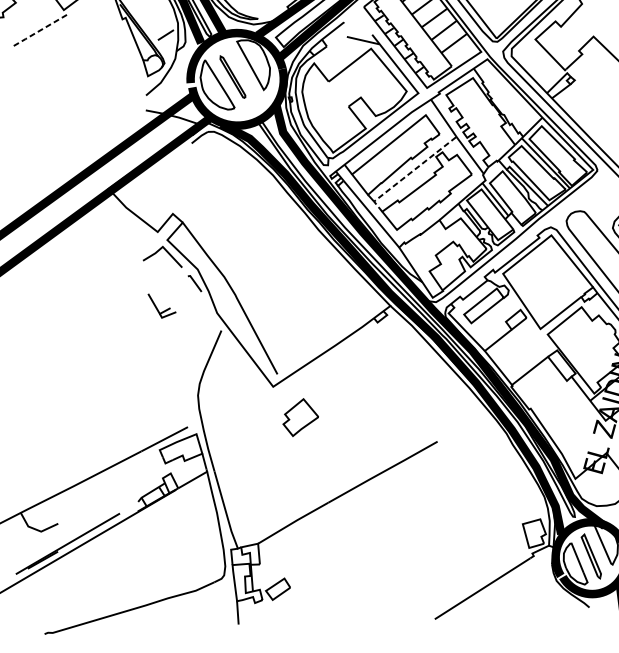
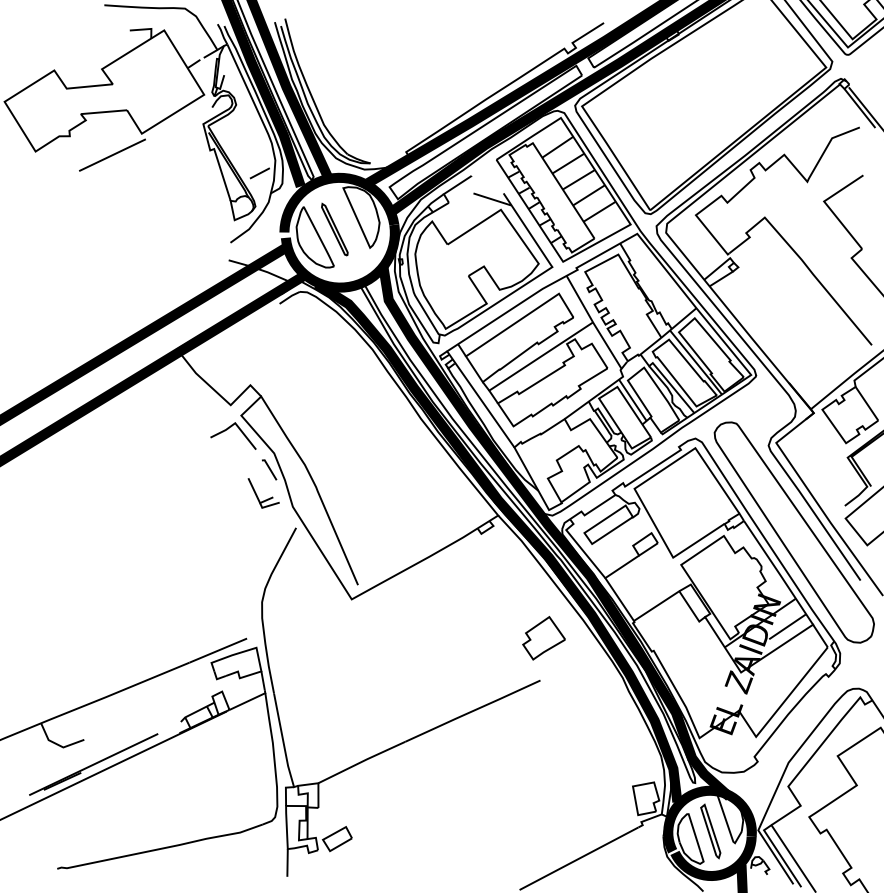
line: (39, 30) -> (111, 155), dashed -> solid
line: (409, 173) -> (534, 360), dashed -> solid
part: (157, 306) -> (257, 494), moved
part: (300, 417) -> (543, 638), moved

